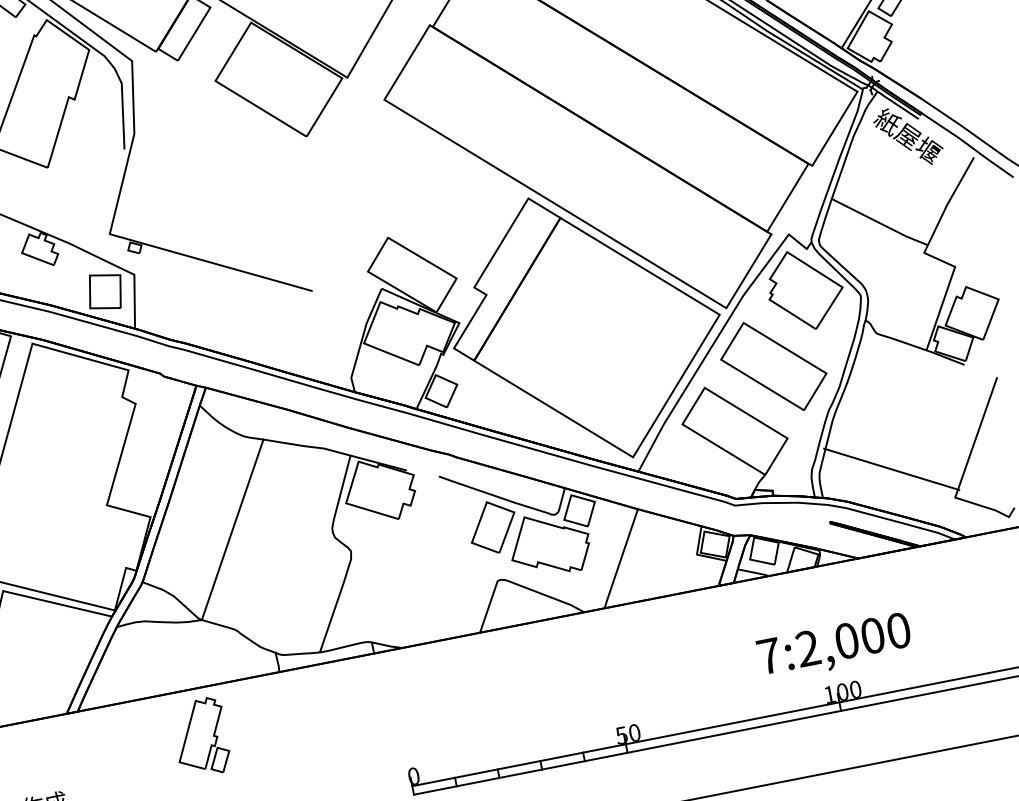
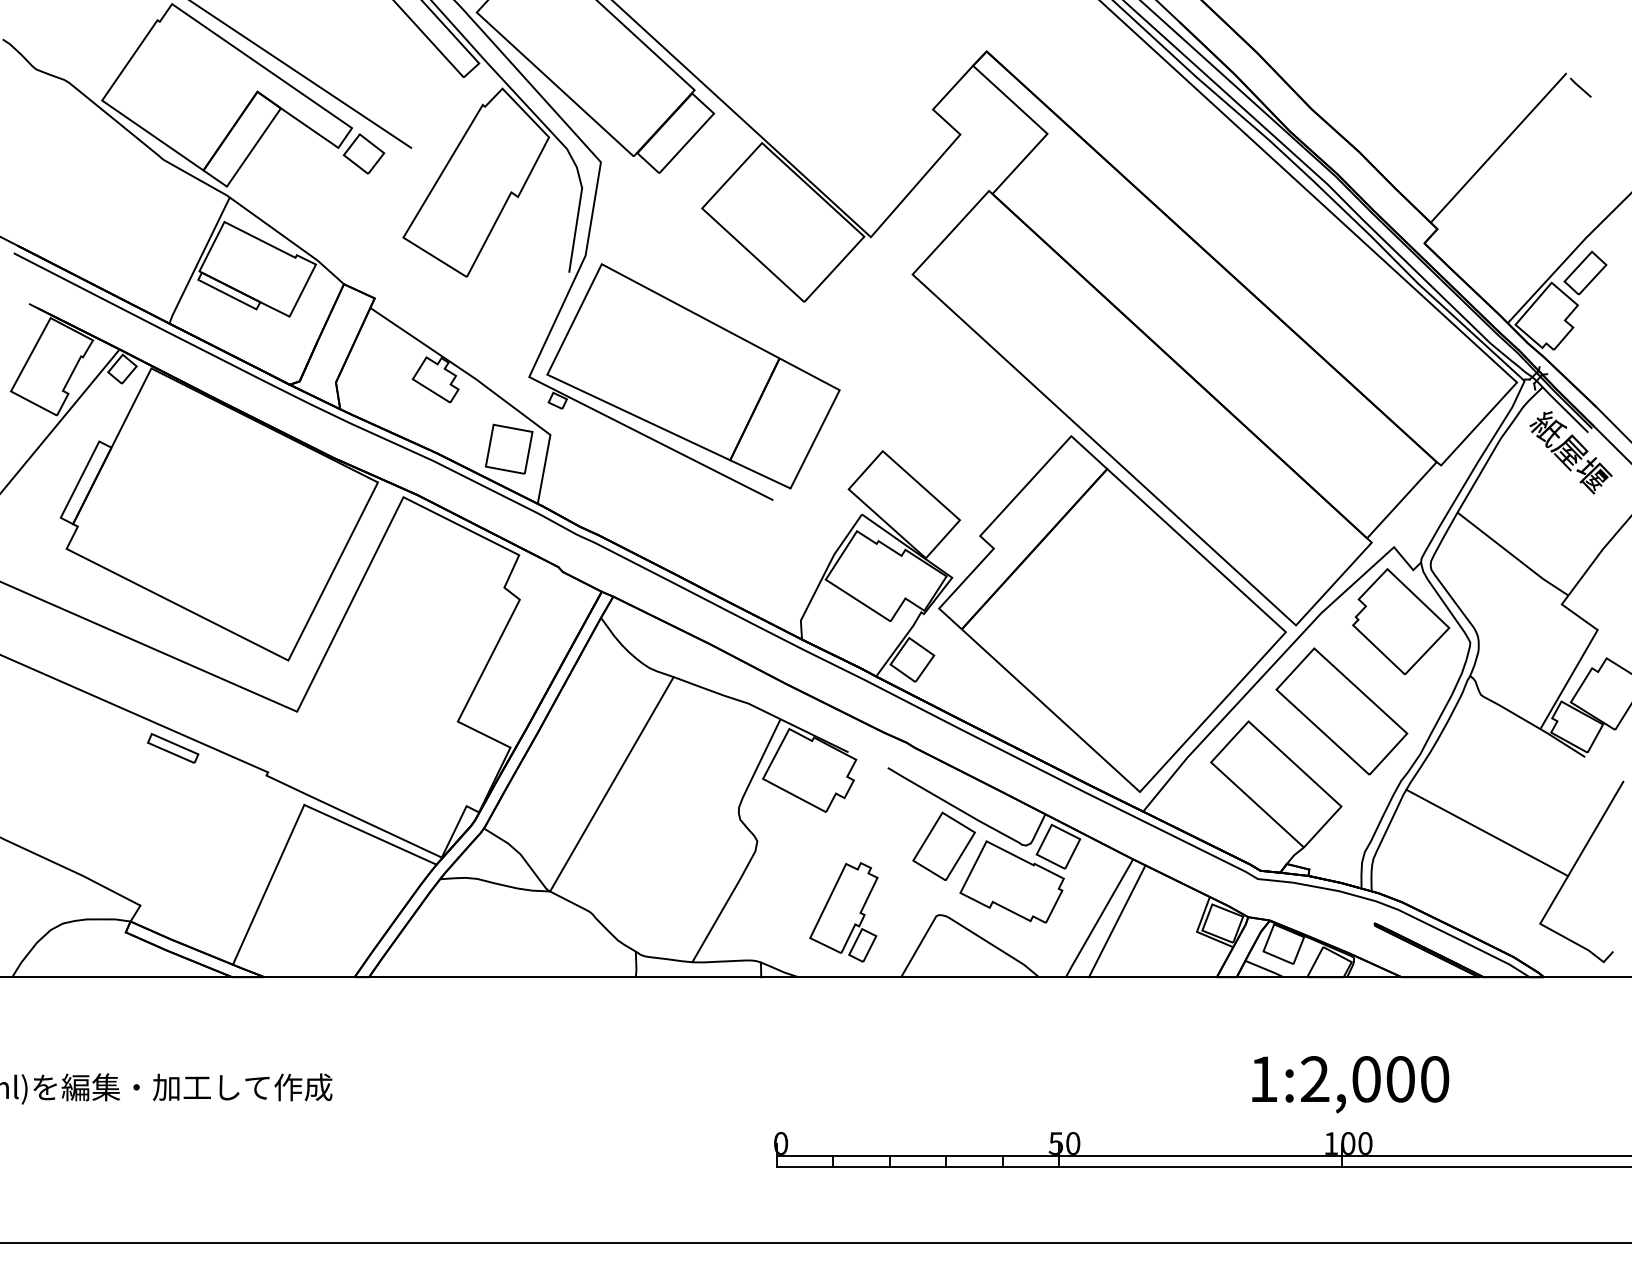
part: (233, 209) -> (693, 376), added
line: (891, 468) -> (1487, 832), moved
line: (635, 558) -> (1117, 921), added
text: (769, 655) -> (1264, 1078), 7:2,000 -> 1:2,000
part: (200, 737) -> (843, 912), moved

